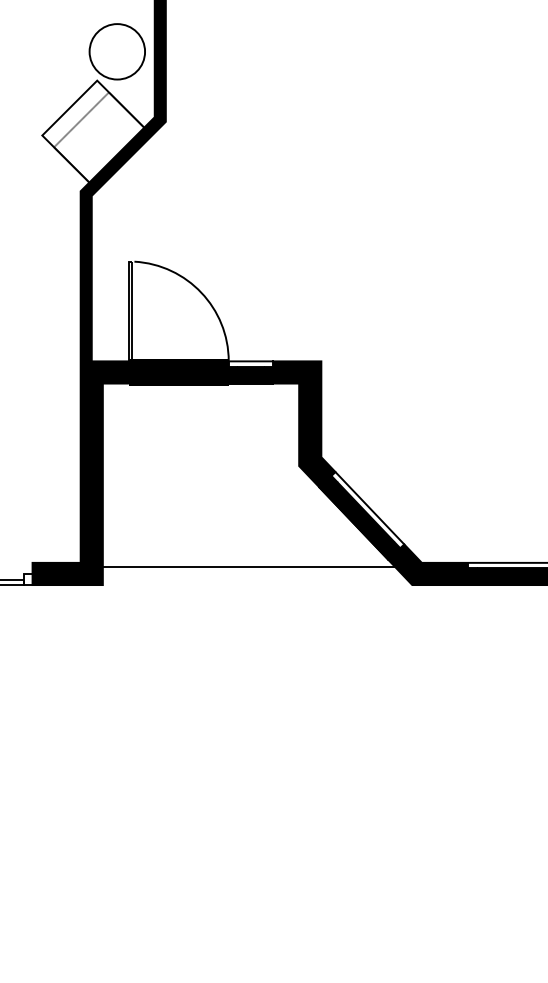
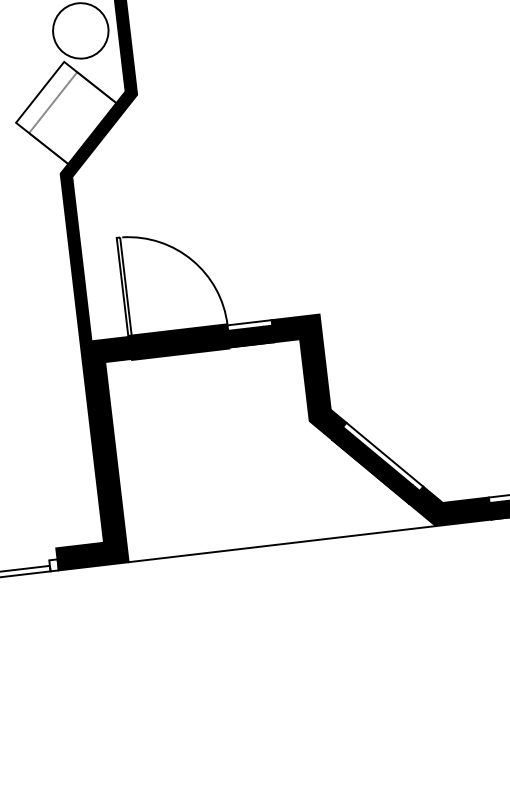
line: (257, 567) -> (282, 544), moved

